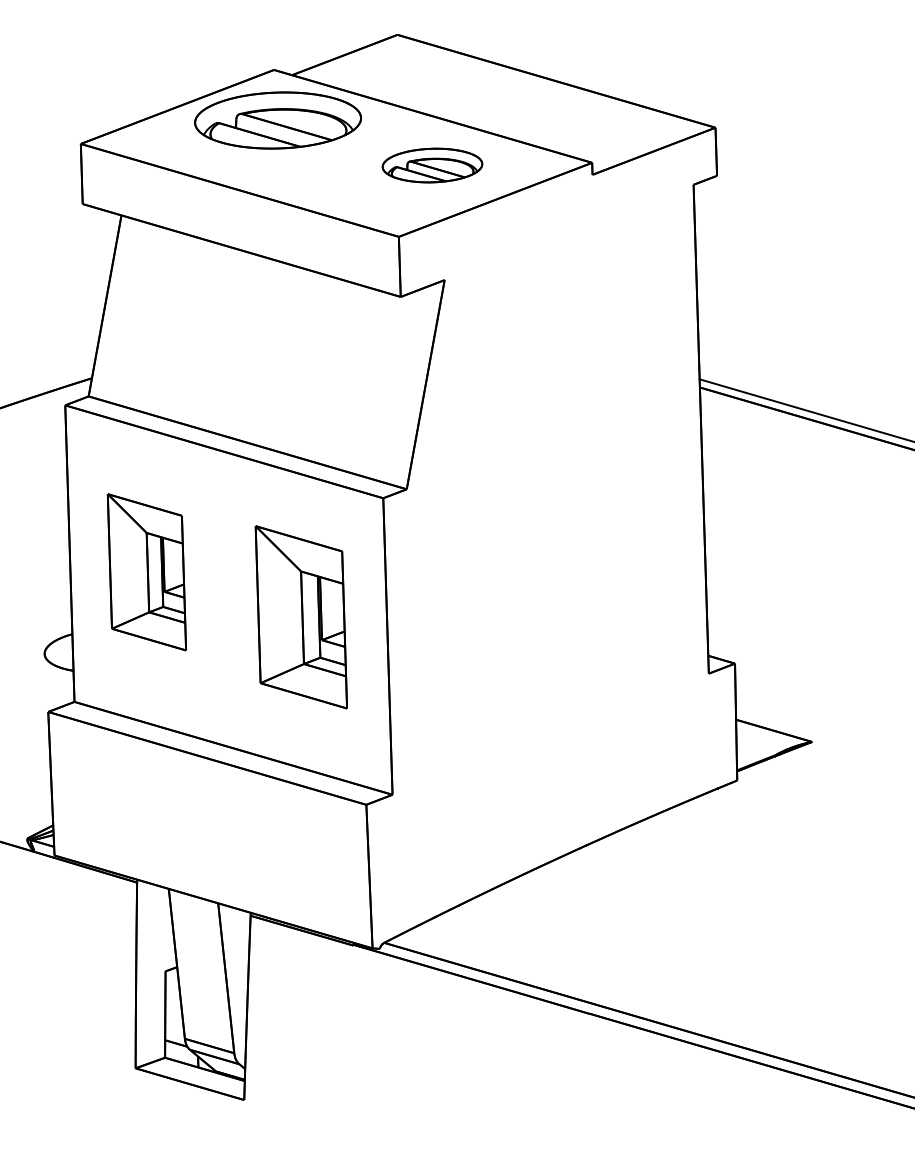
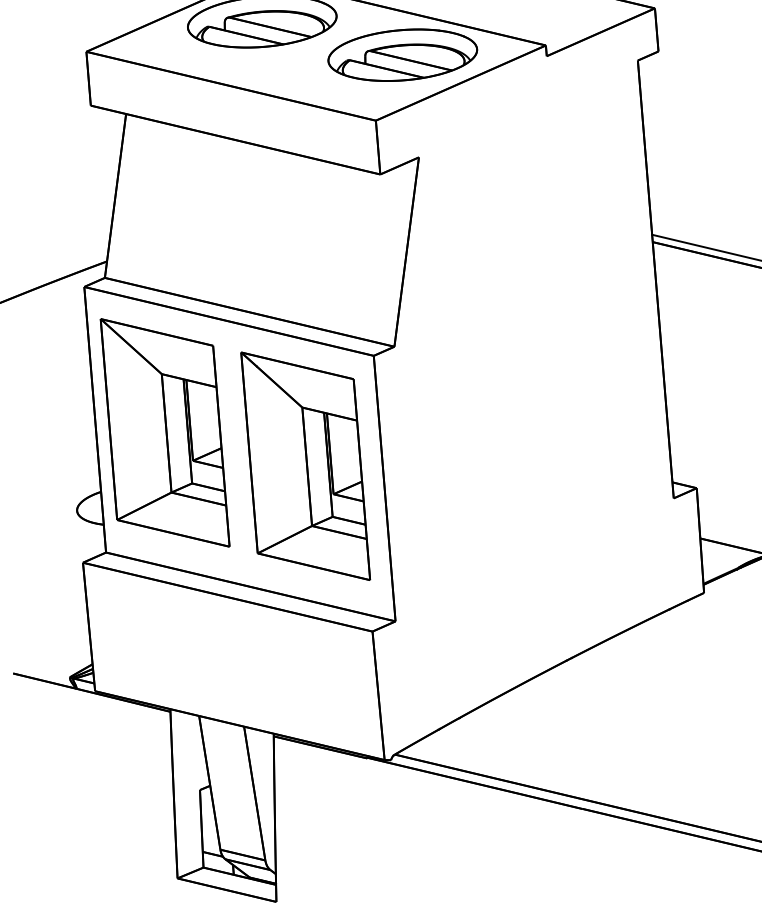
part: (432, 165) -> (402, 55), size x1.67
part: (146, 572) -> (164, 433), size x1.67
part: (301, 617) -> (305, 466), size x1.43

